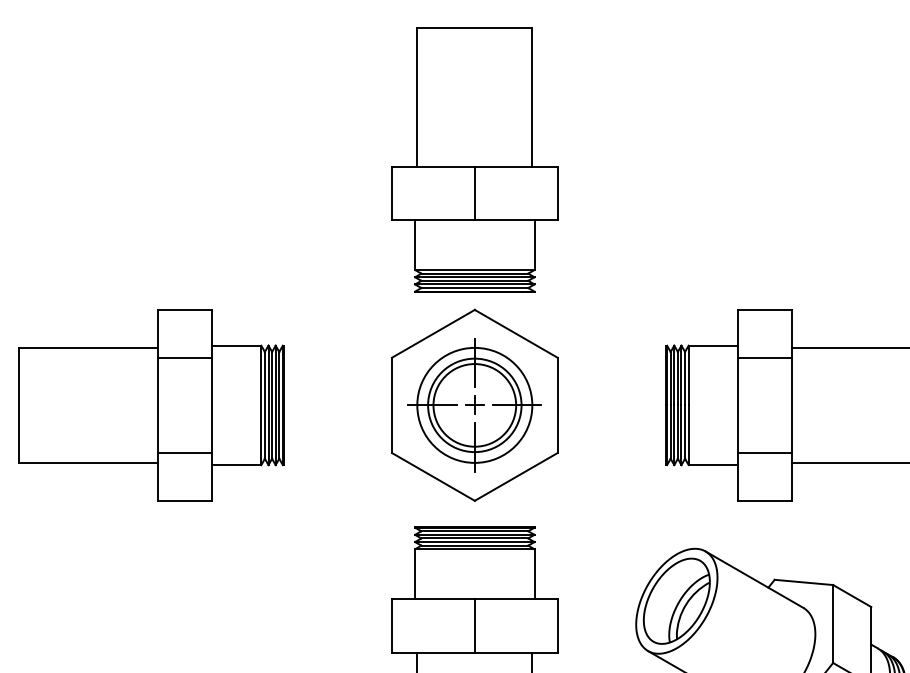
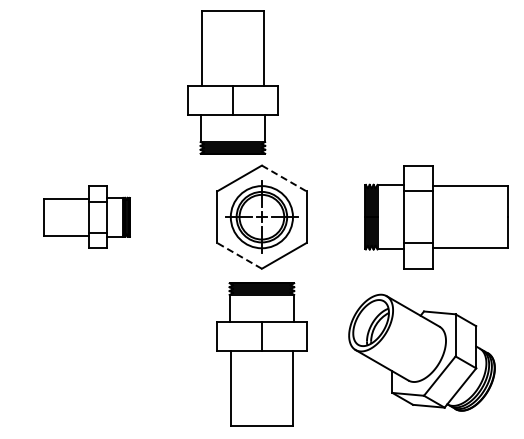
part: (474, 159) -> (232, 82), moved
line: (516, 333) -> (284, 178), solid -> dashed
part: (152, 405) -> (87, 217), size x0.6
line: (433, 476) -> (239, 255), solid -> dashed

